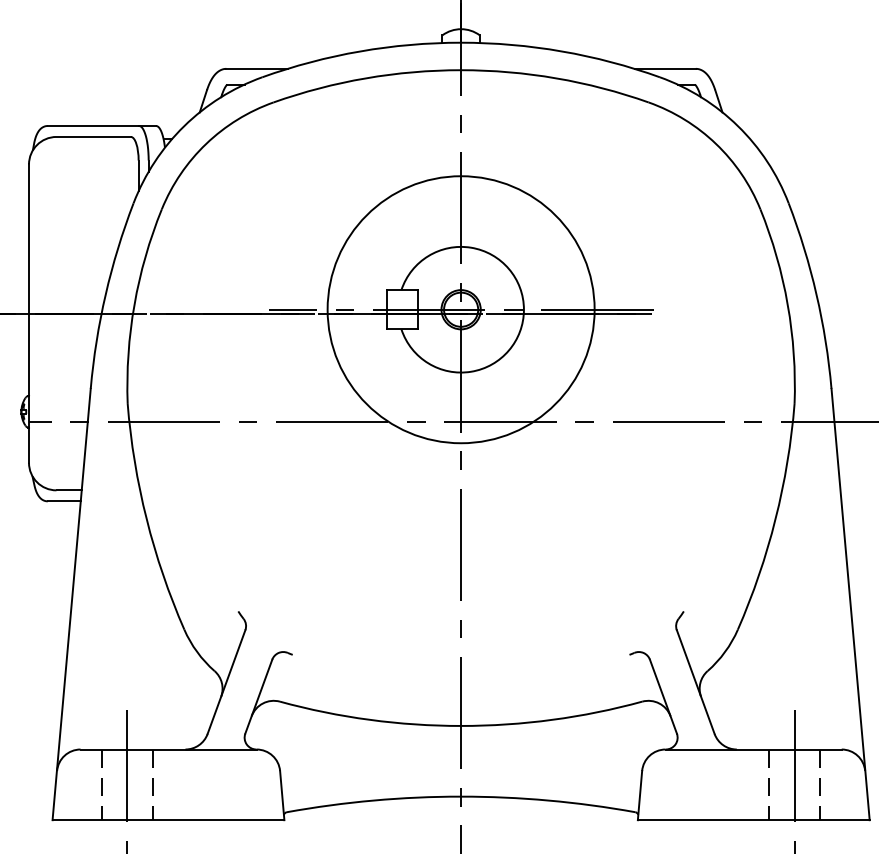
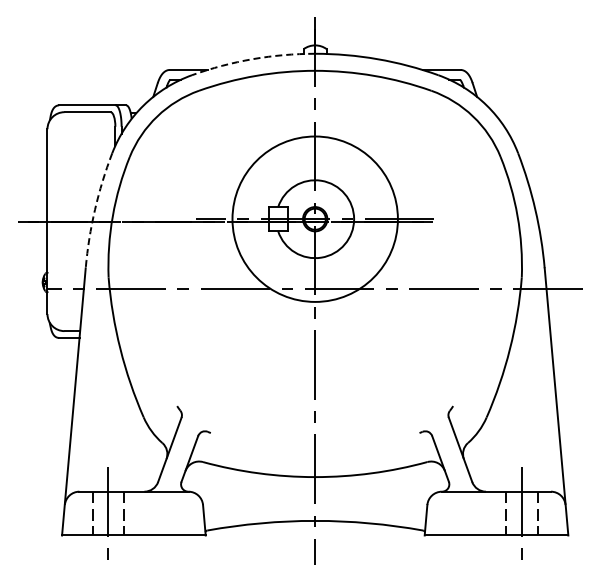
arc: (359, 51) -> (252, 59), solid -> dashed
arc: (106, 294) -> (95, 209), solid -> dashed

